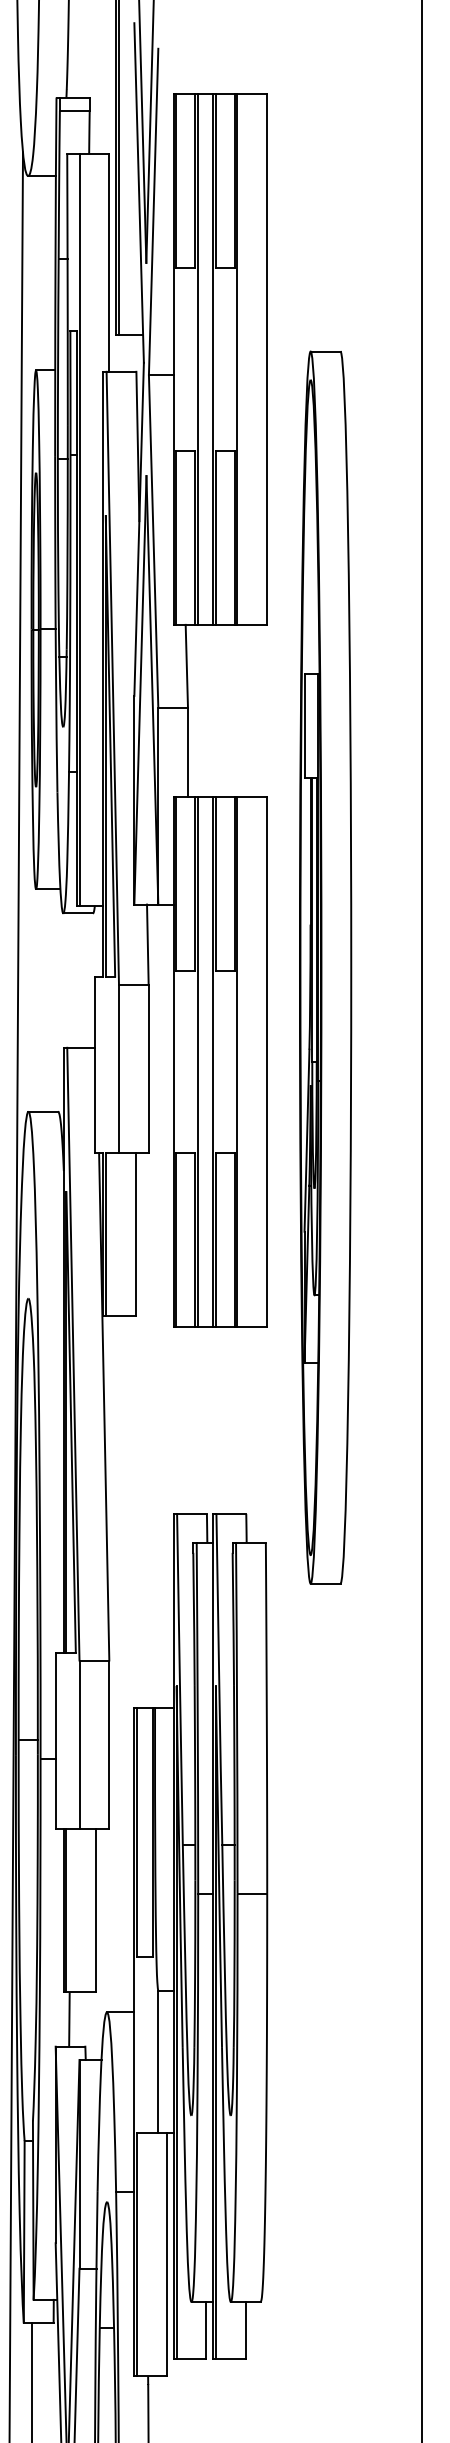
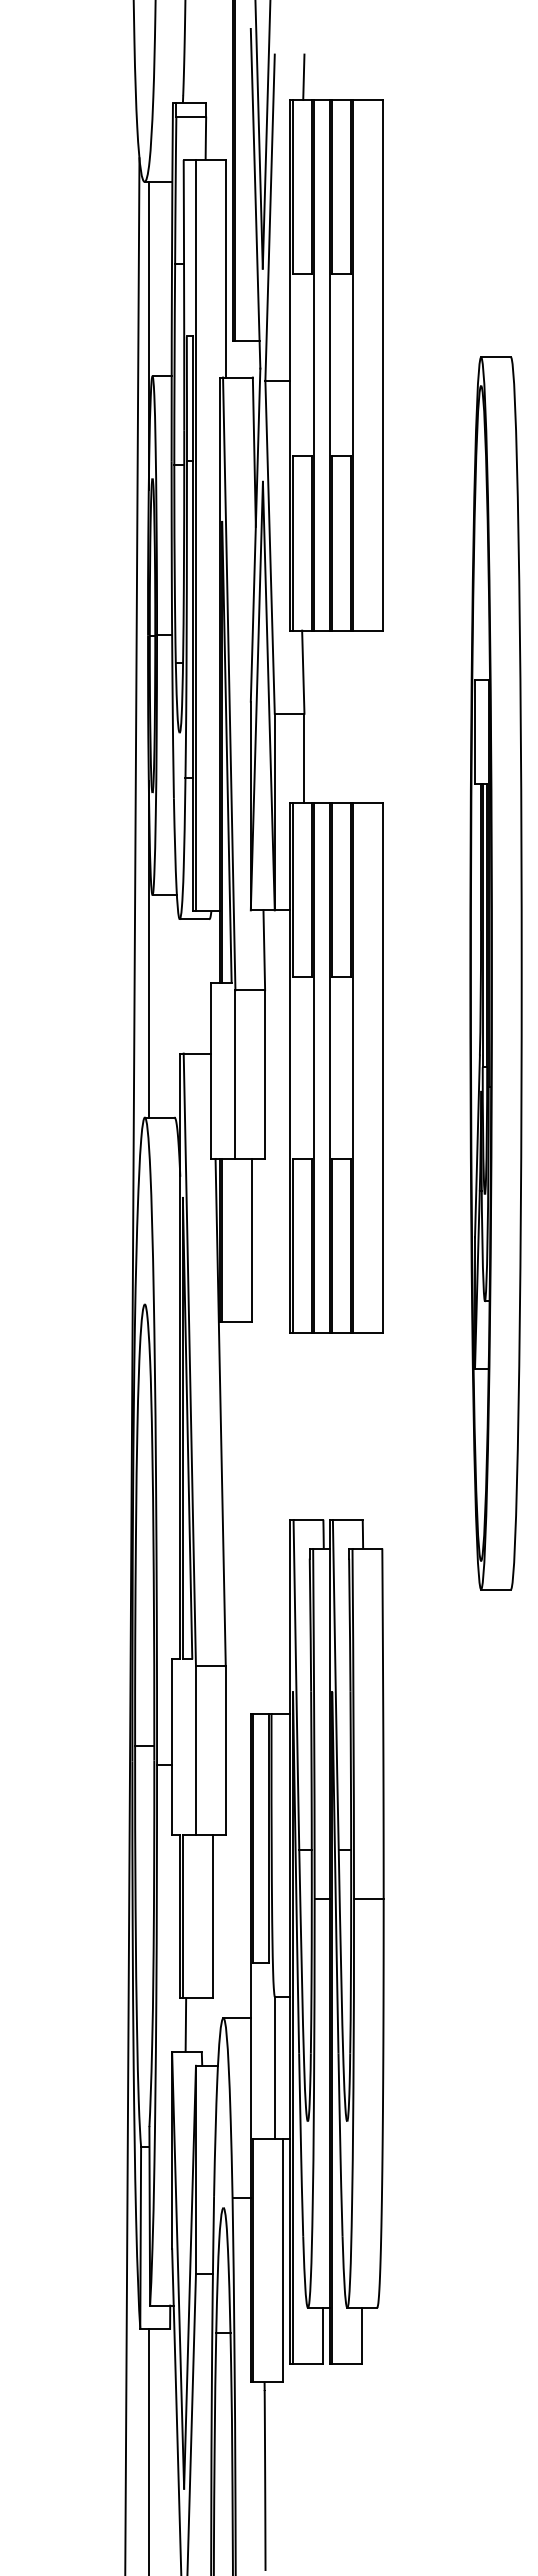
line: (187, 71) -> (303, 77), added
line: (32, 329) -> (148, 335), added
line: (32, 943) -> (148, 949), added
part: (325, 967) -> (495, 973), moved

